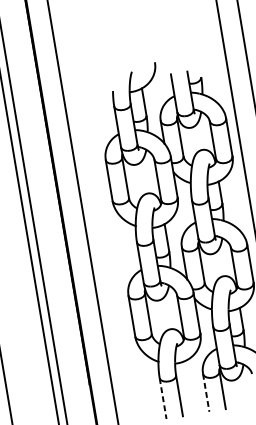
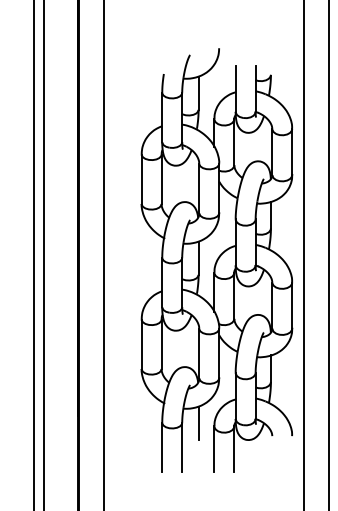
line: (189, 372) -> (198, 422), added
line: (206, 392) -> (214, 449), dashed -> solid
line: (163, 398) -> (162, 447), dashed -> solid

